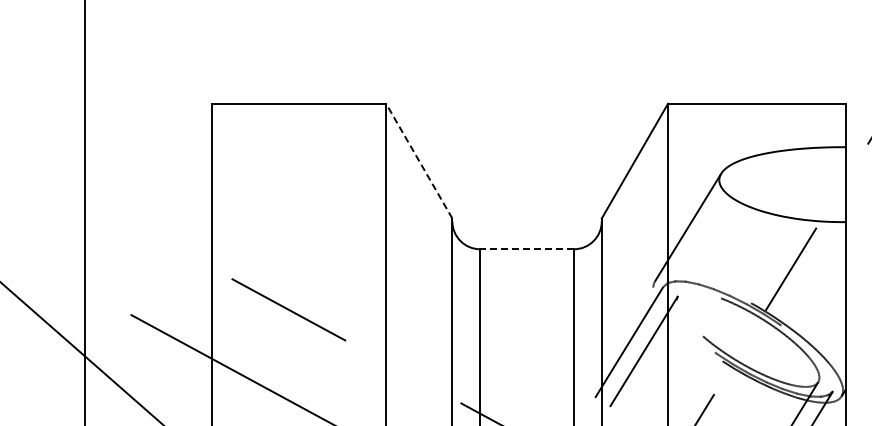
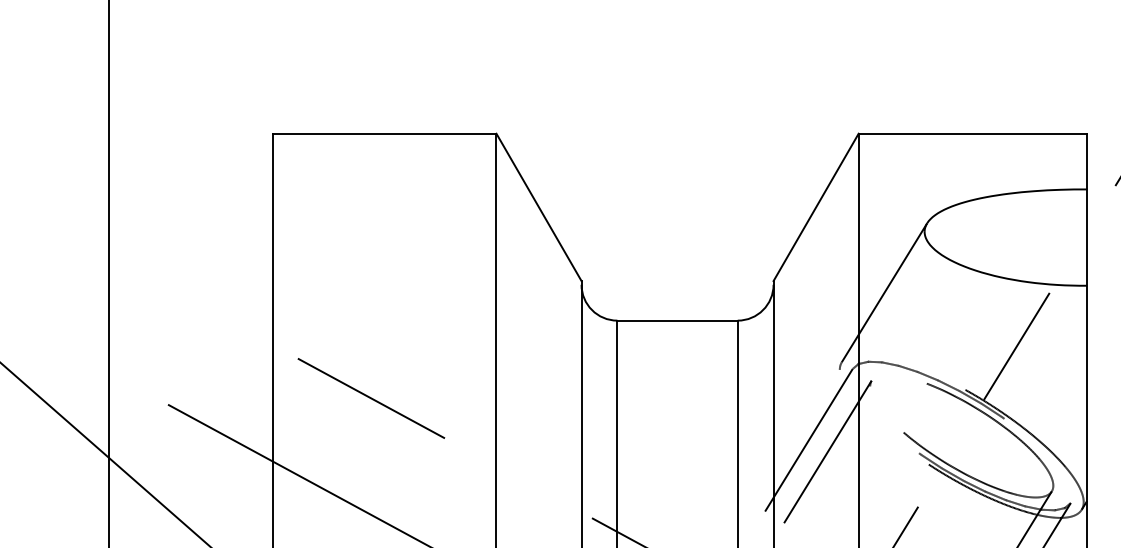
line: (419, 160) -> (539, 206), dashed -> solid
line: (527, 249) -> (678, 320), dashed -> solid

